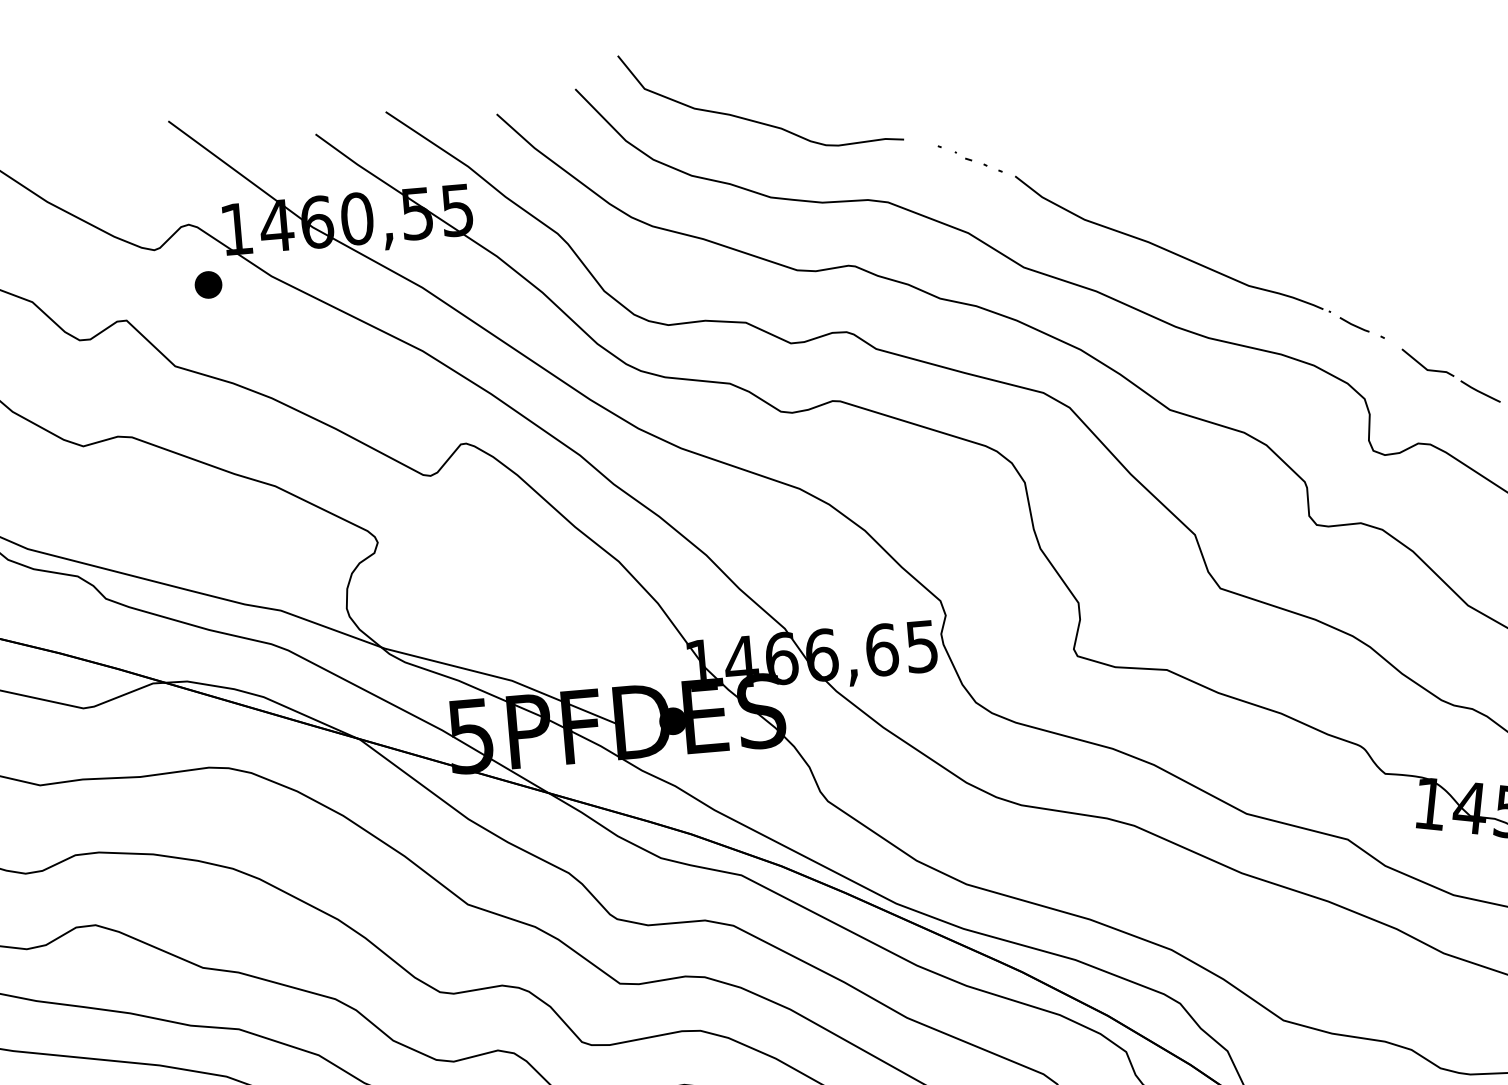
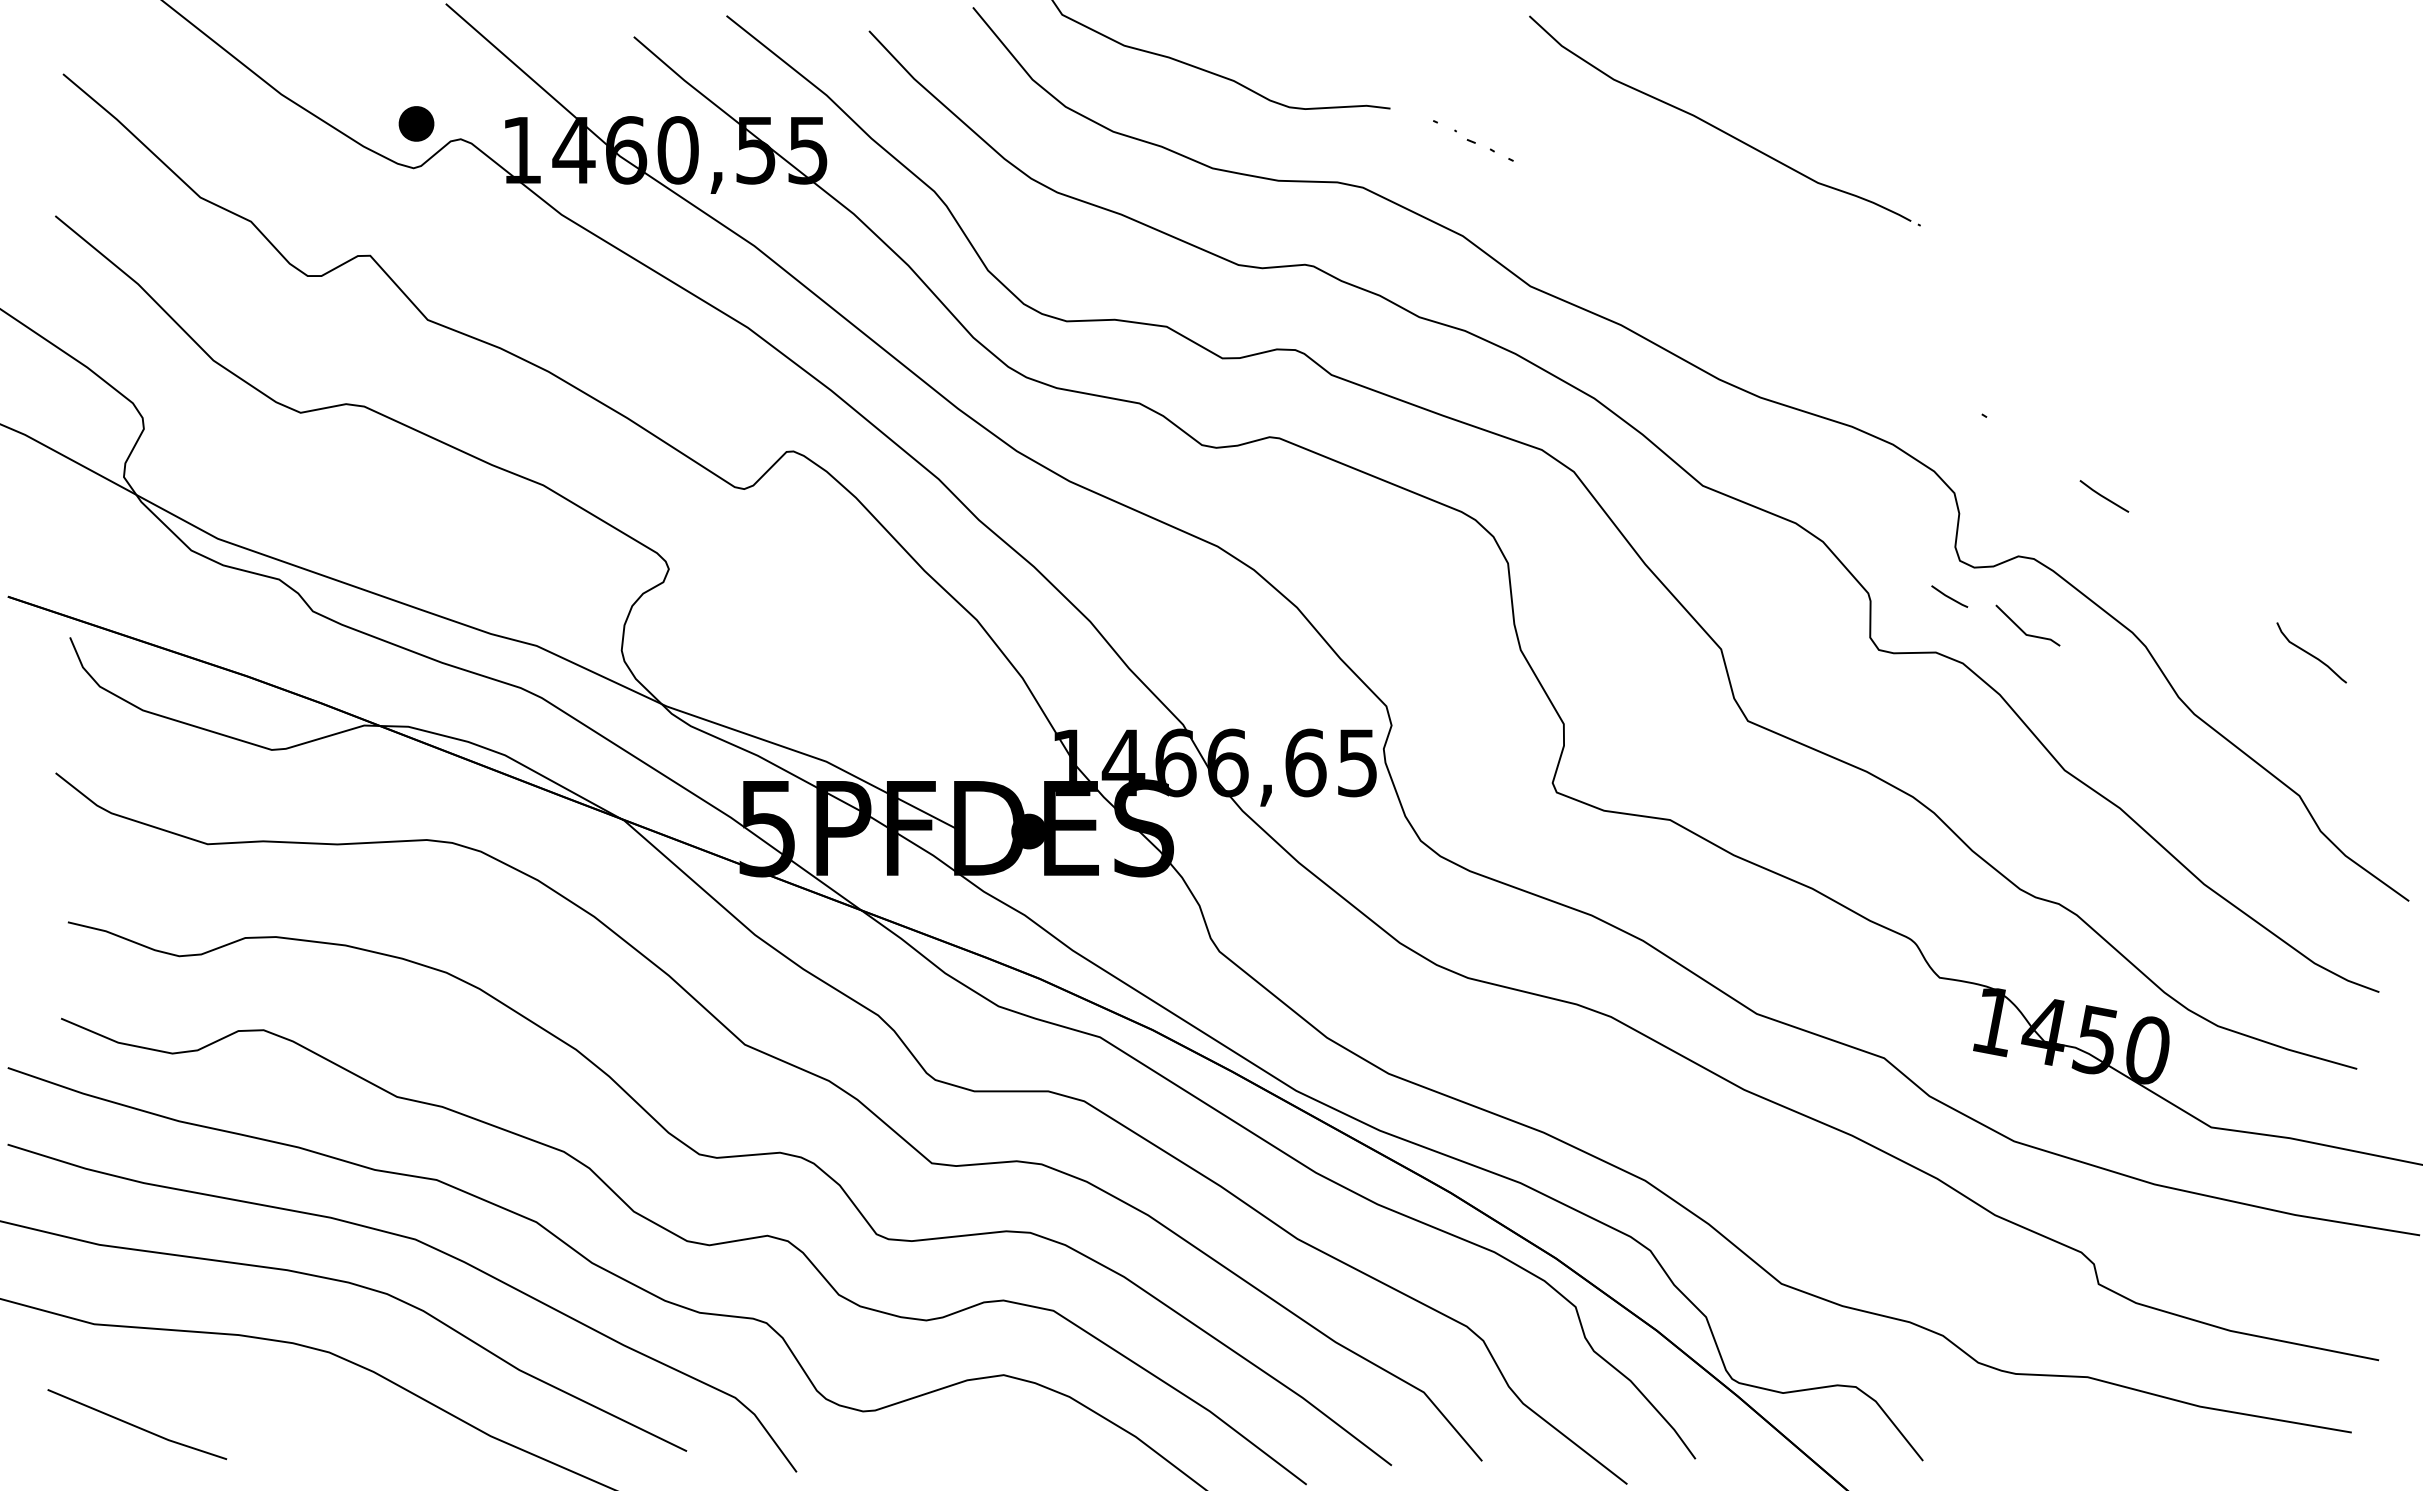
part: (1169, 250) -> (1719, 128), moved
part: (208, 284) -> (416, 123), moved
line: (1354, 324) -> (1949, 596), moved
line: (1424, 366) -> (2022, 629), moved

